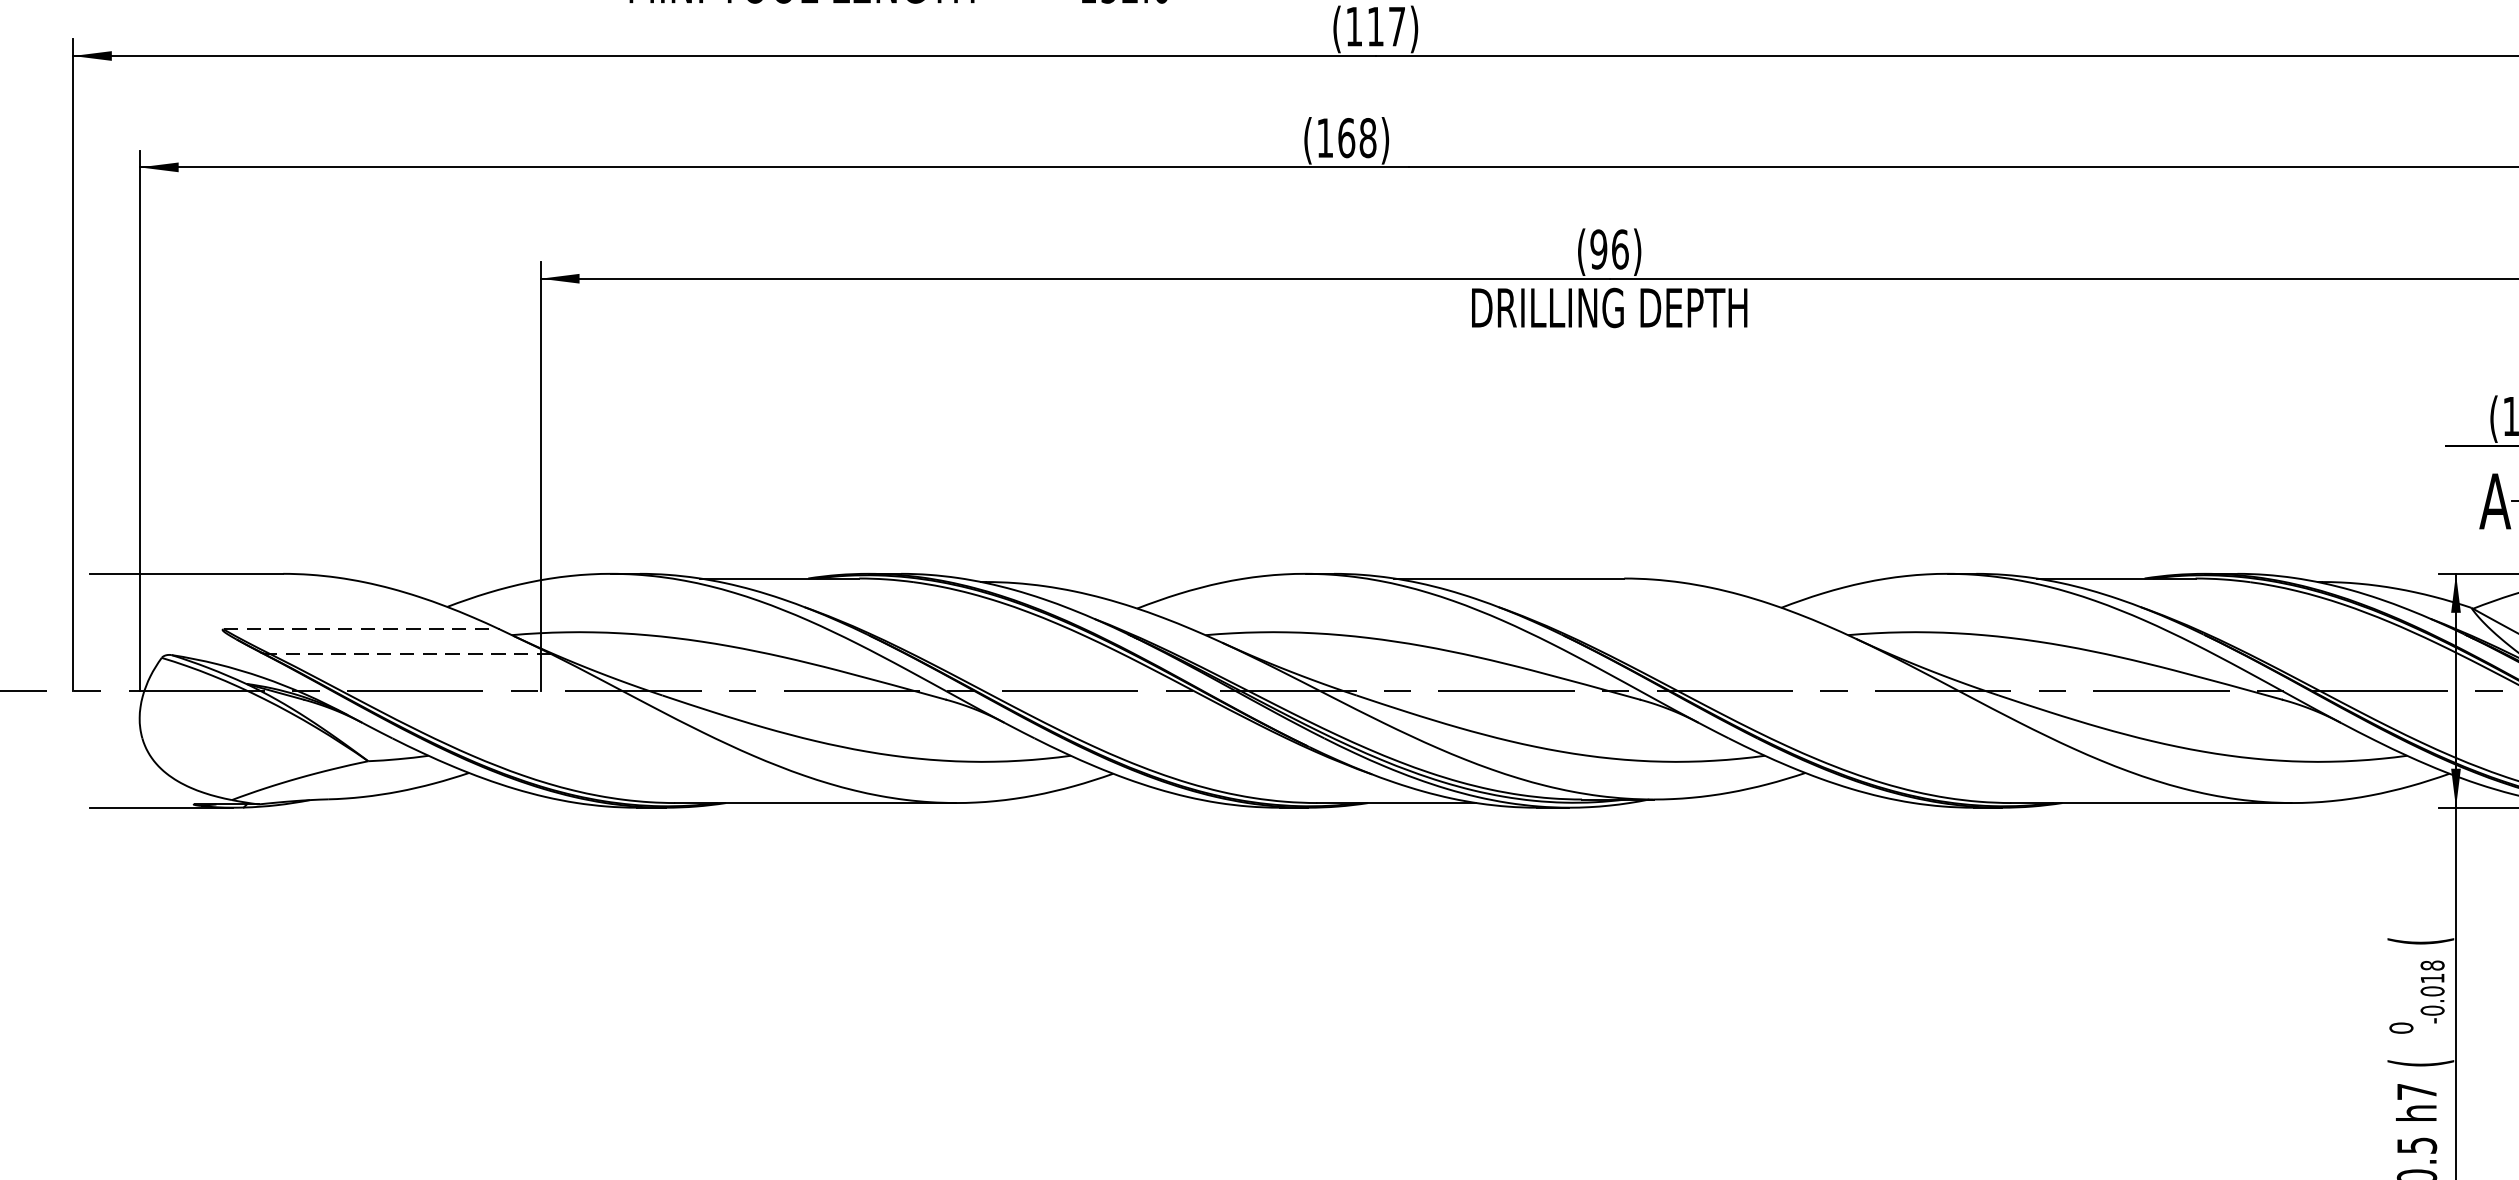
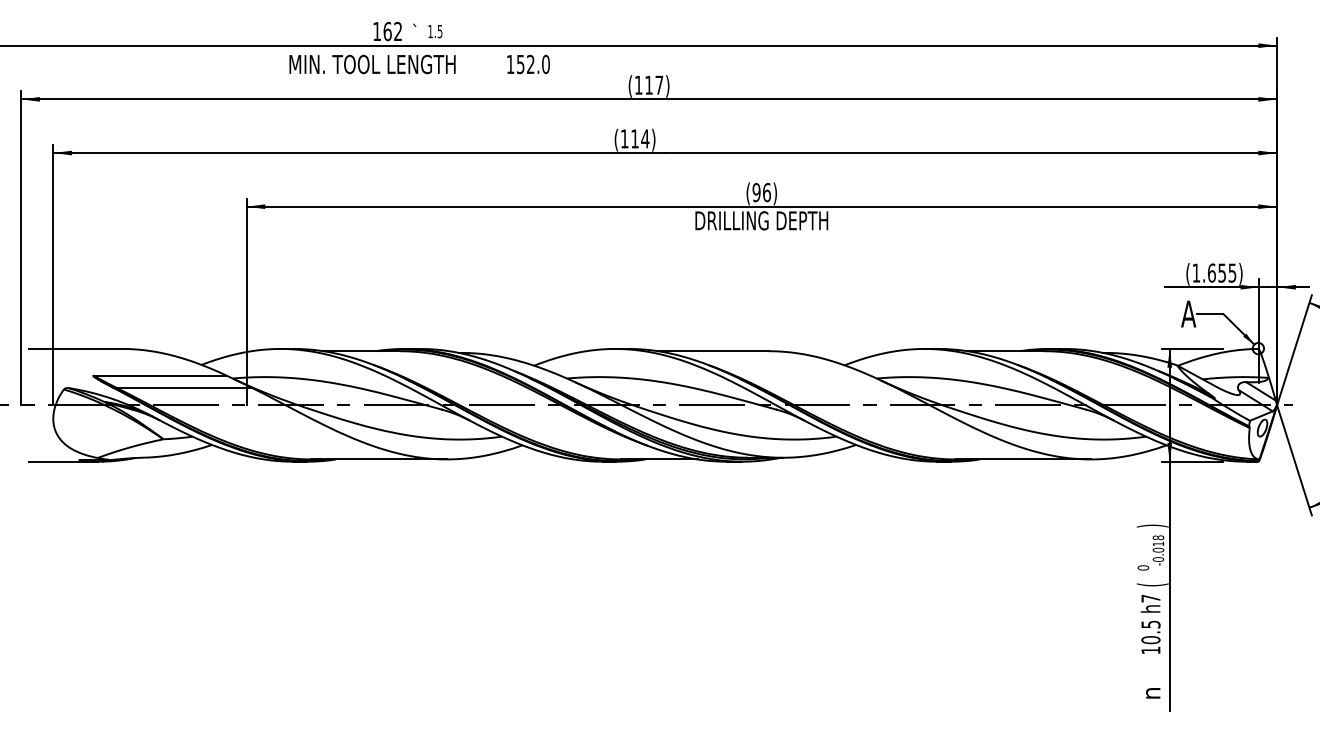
text: (1357, 137) -> (640, 138), (168) -> (114)
line: (362, 628) -> (160, 375), dashed -> solid
line: (409, 653) -> (183, 387), dashed -> solid
text: (2420, 940) -> (1152, 525), ( -> )

